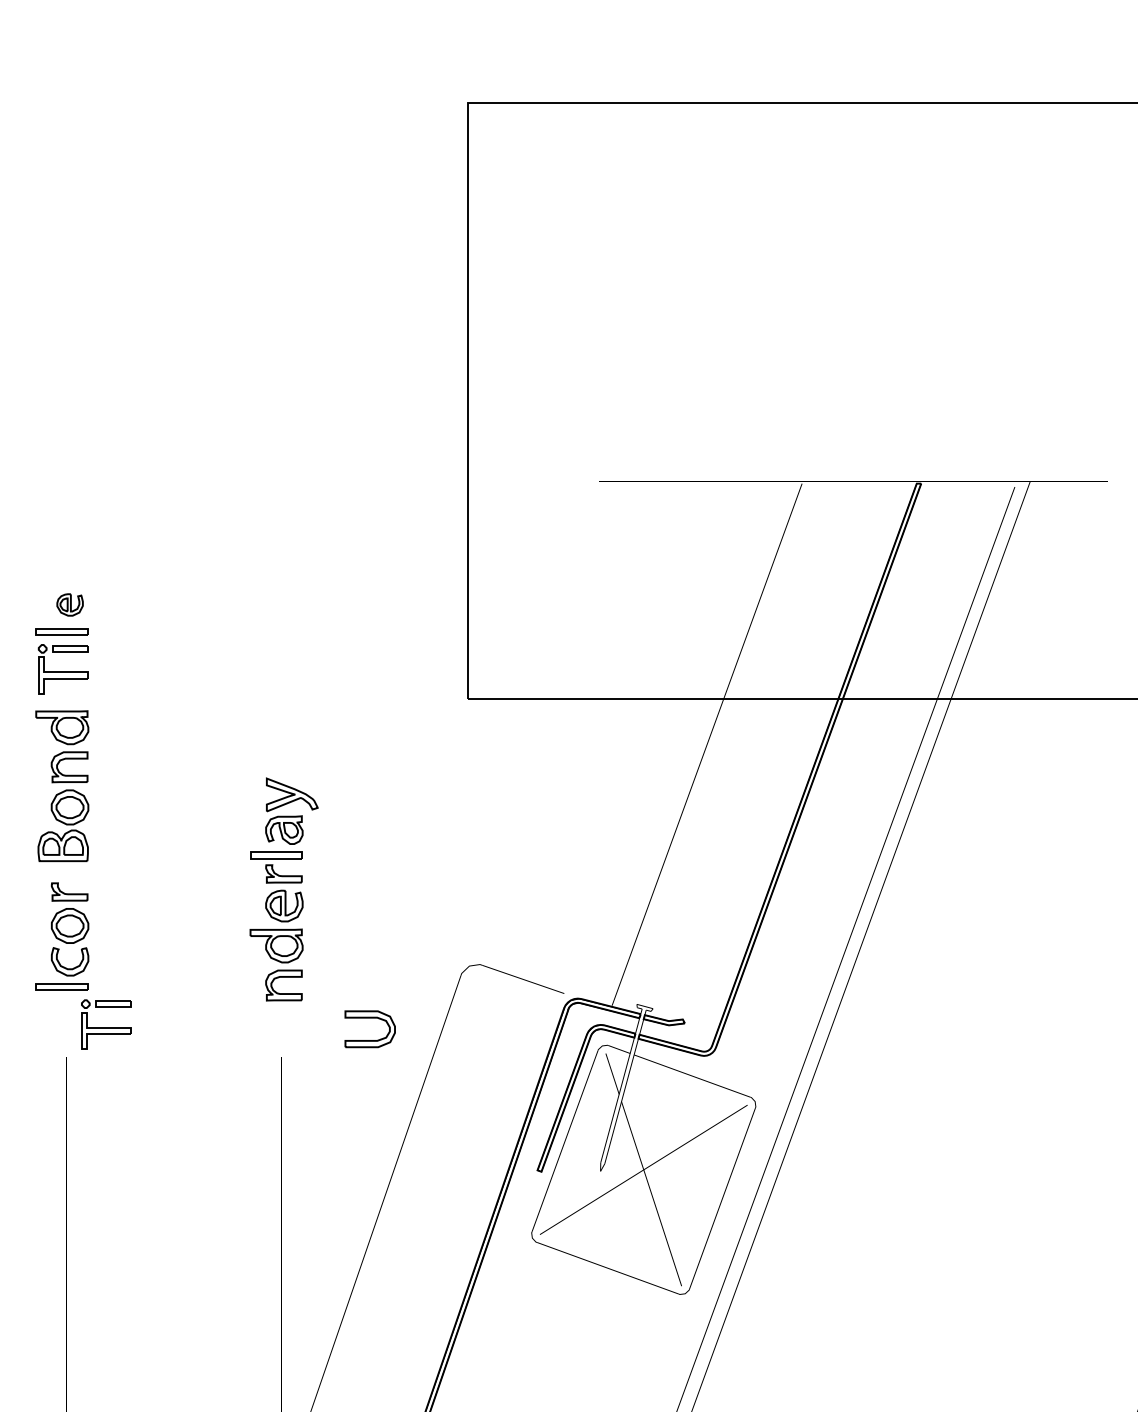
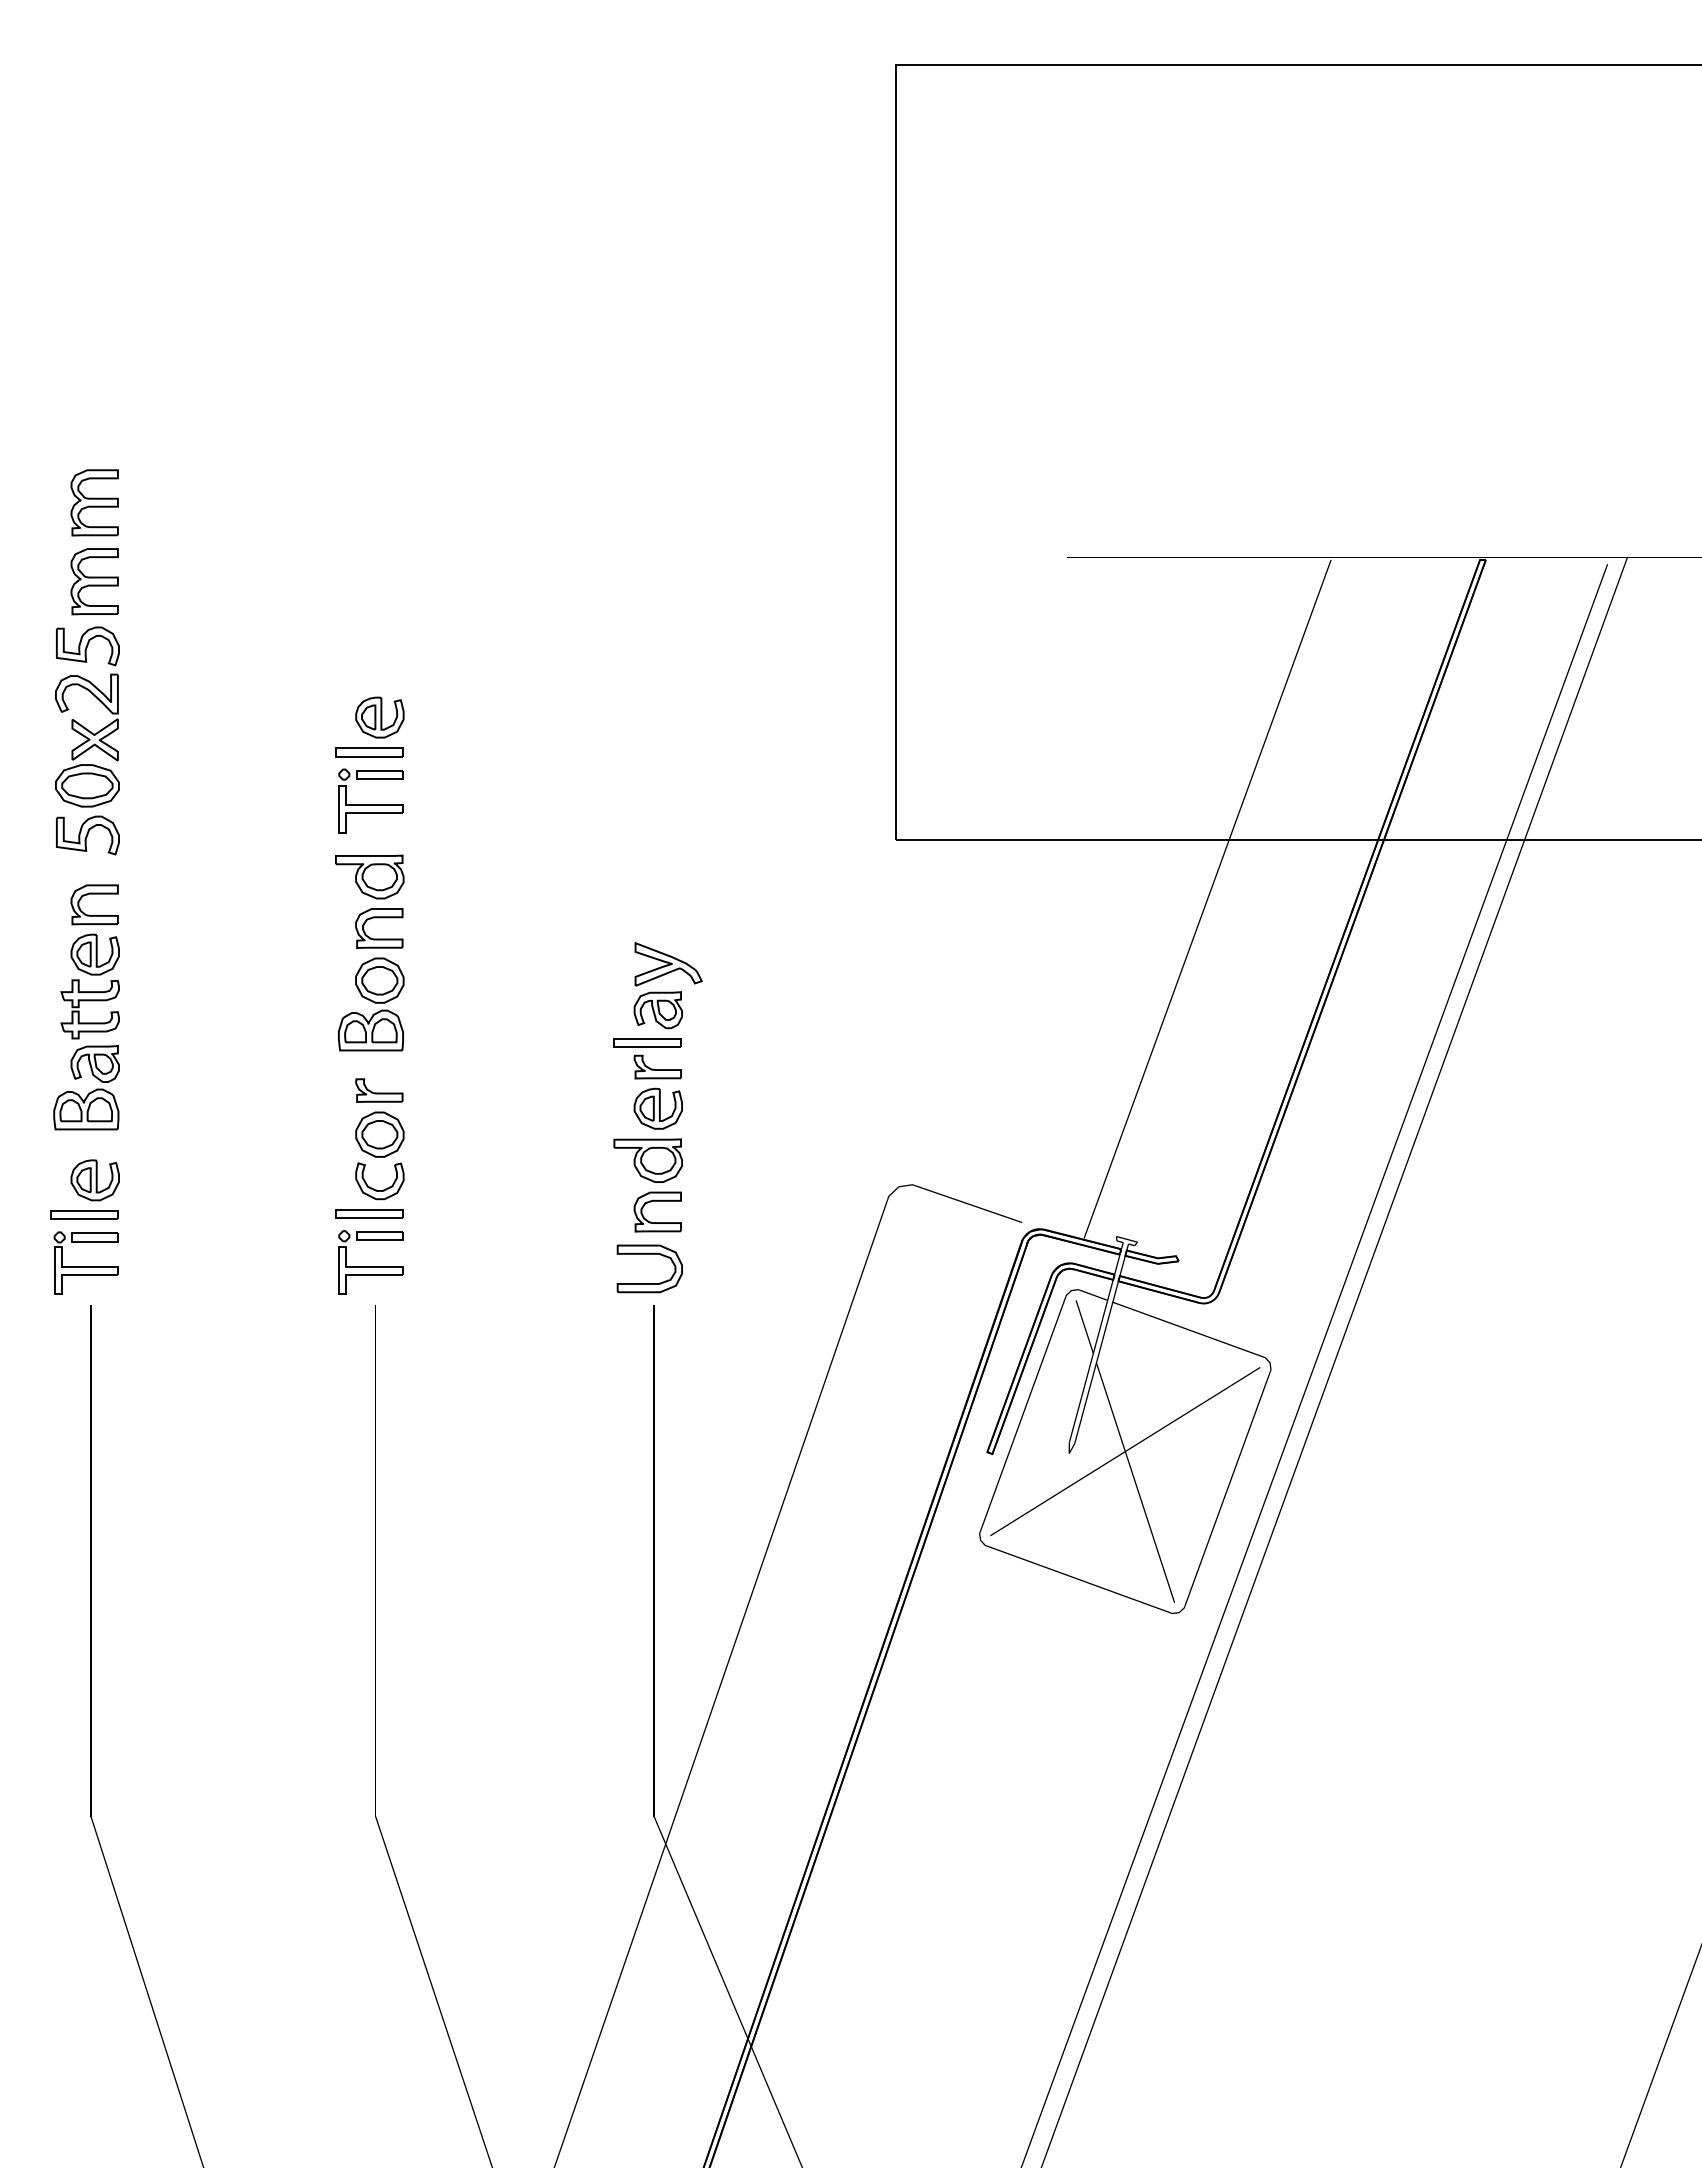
part: (69, 604) -> (379, 717), size x1.43
part: (369, 1018) -> (649, 1254), moved
part: (105, 1024) -> (370, 1262), moved

